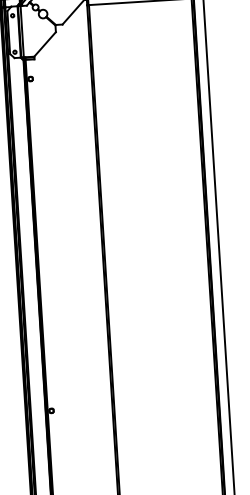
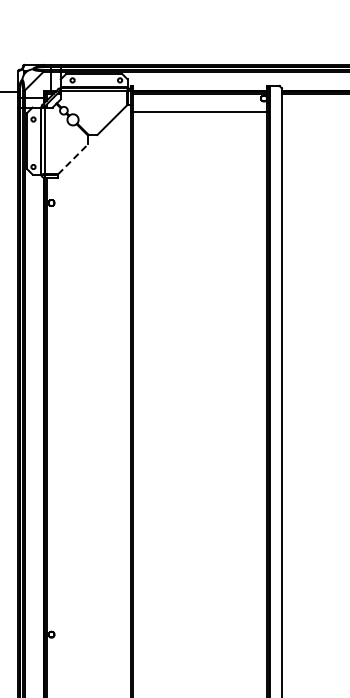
line: (45, 43) -> (73, 158), solid -> dashed

